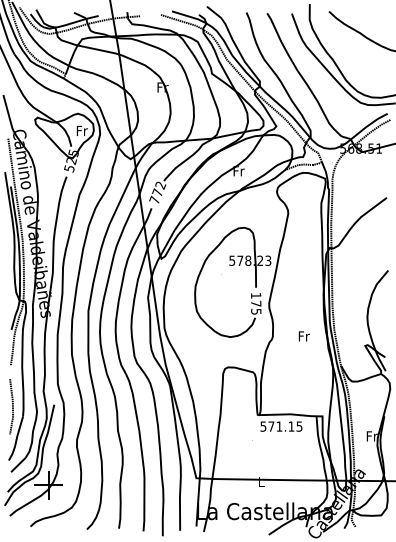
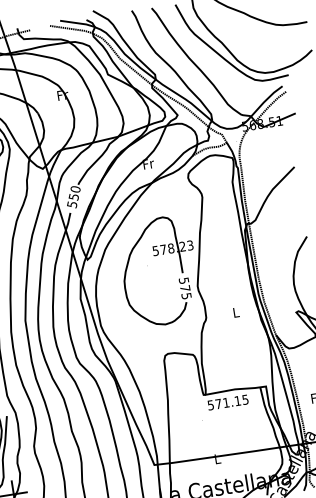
text: (157, 192) -> (73, 196), 772 -> 550
text: (256, 295) -> (184, 280), 175 -> 575
text: (303, 336) -> (235, 312), Fr -> L

